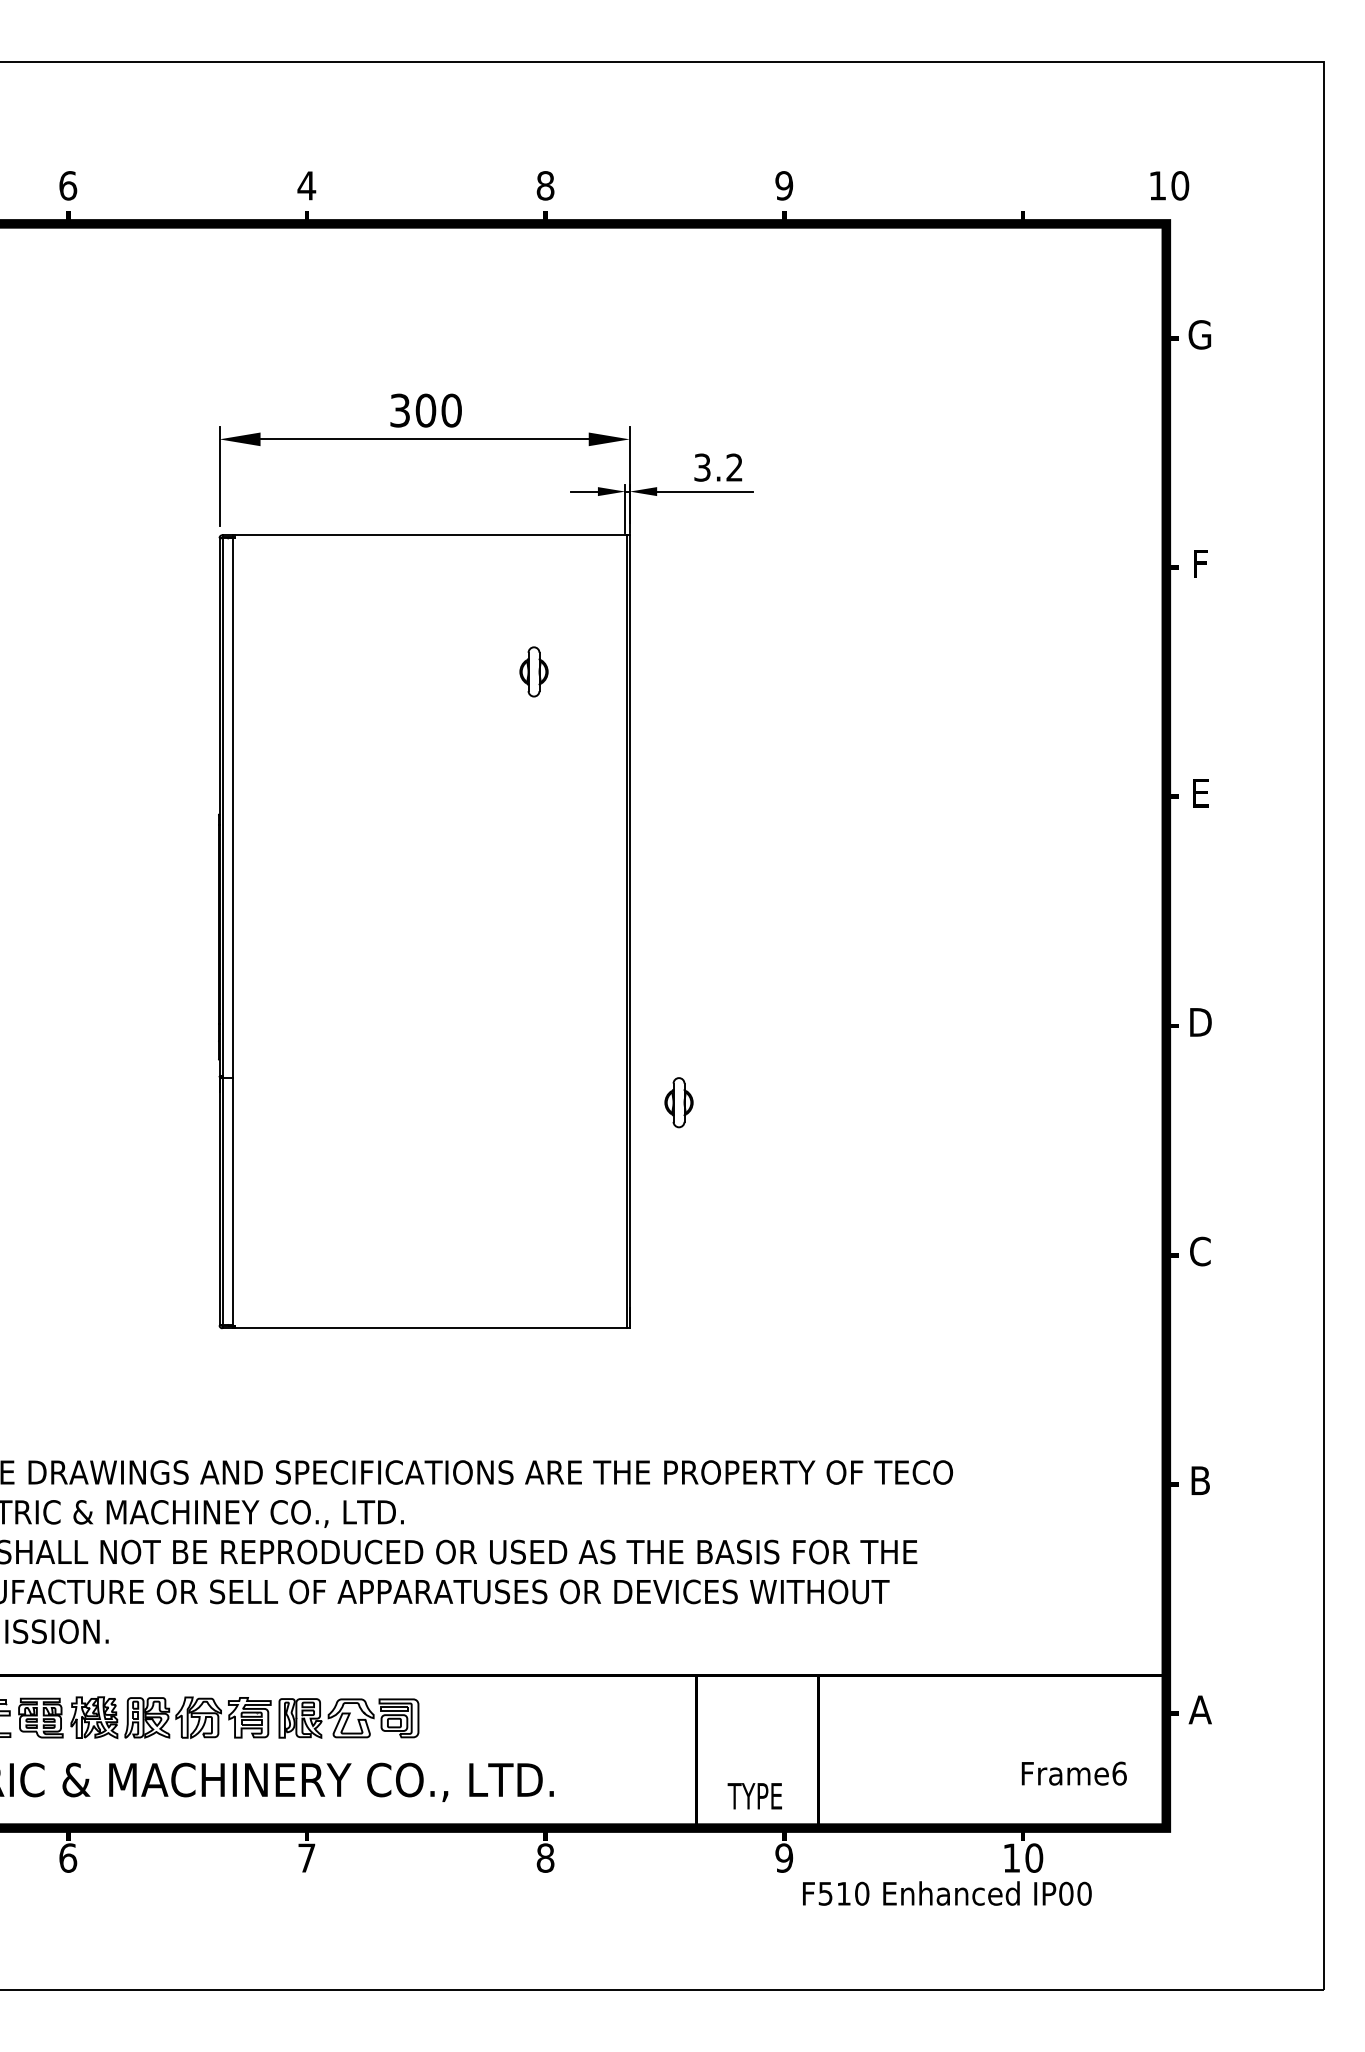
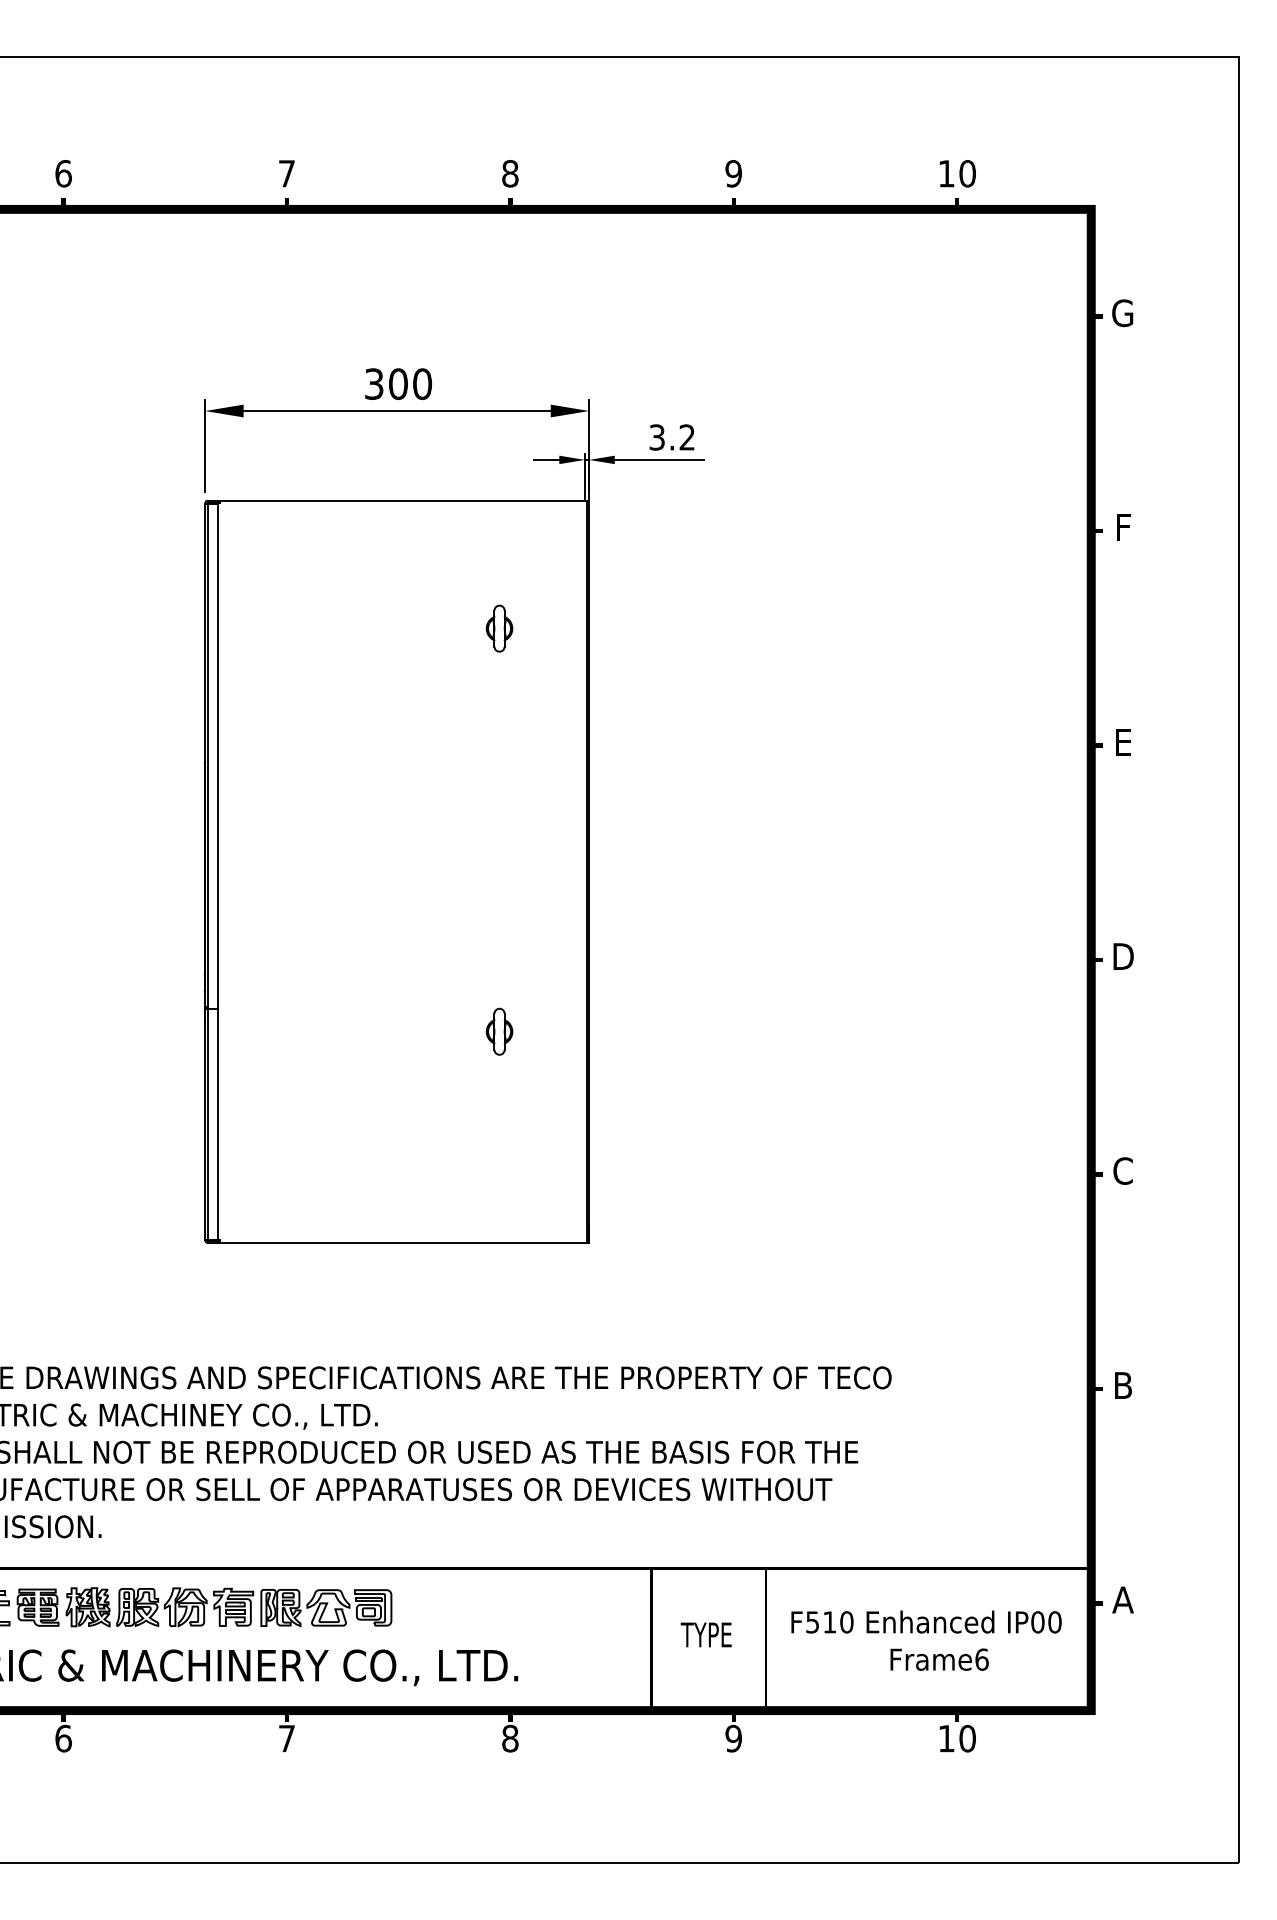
text: (306, 185) -> (286, 173), 4 -> 7
text: (1169, 185) -> (957, 173), moved
part: (678, 1102) -> (499, 1031), moved
text: (1073, 1773) -> (938, 1659), moved
text: (754, 1796) -> (705, 1635), moved
text: (947, 1893) -> (926, 1622), moved

